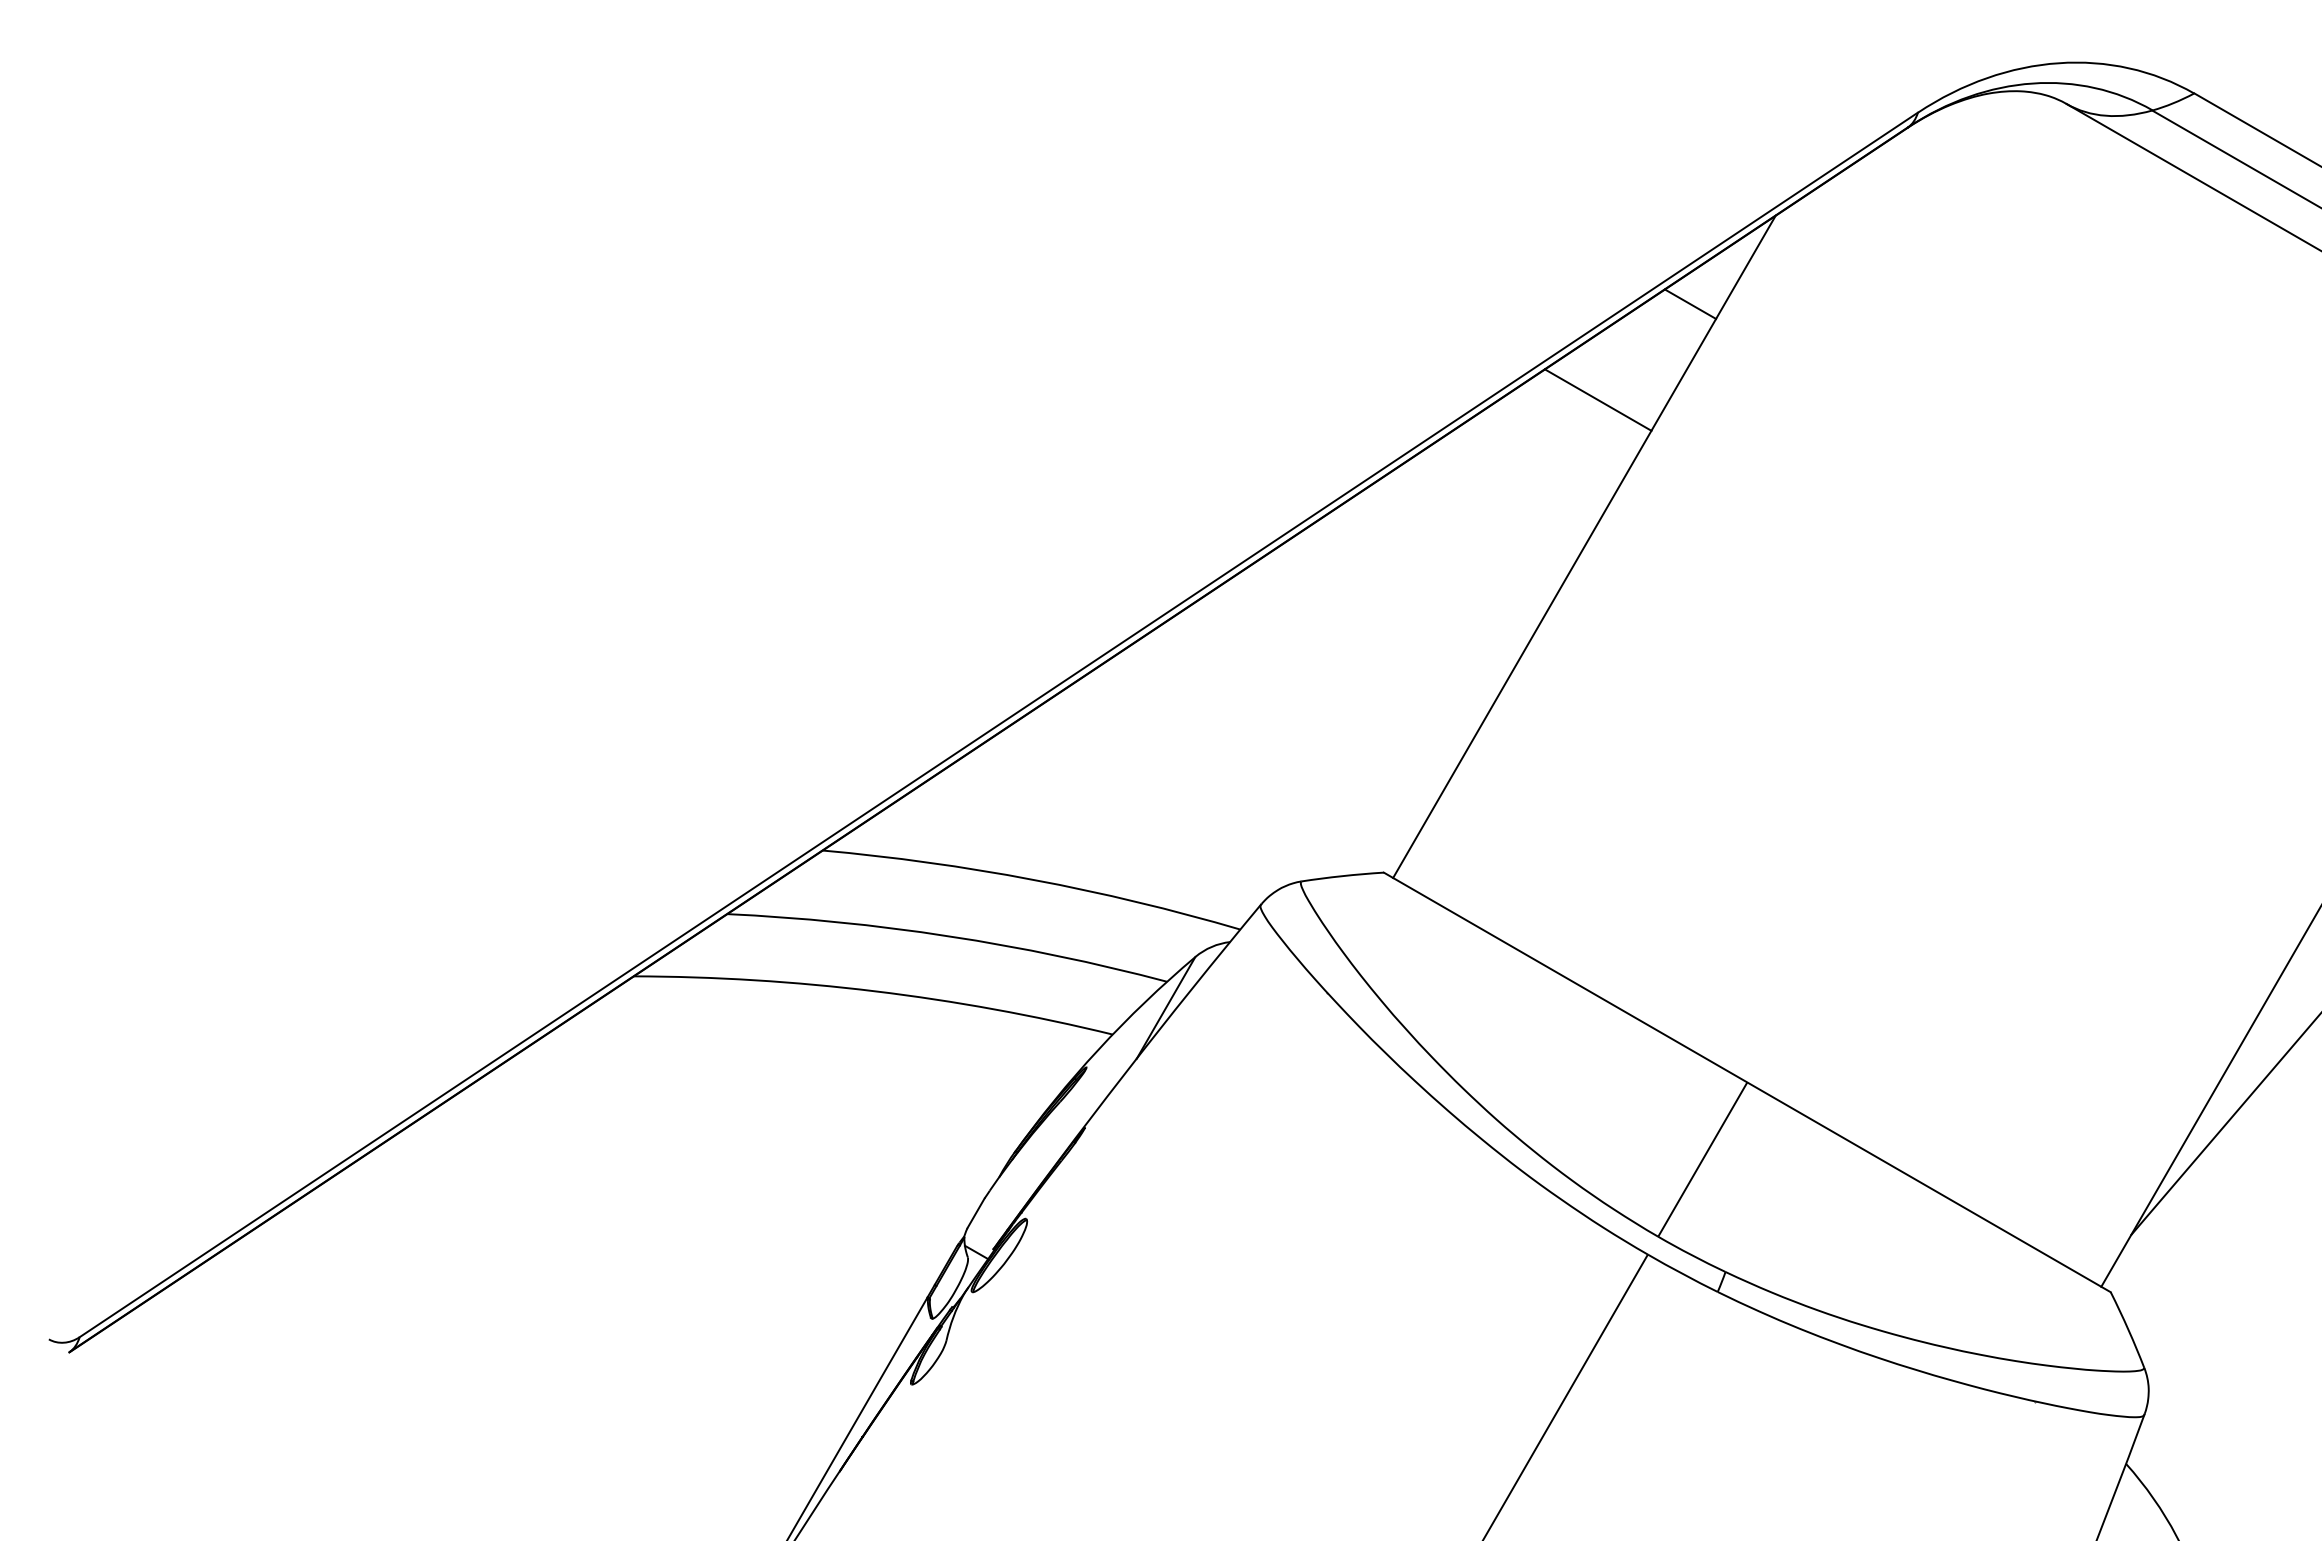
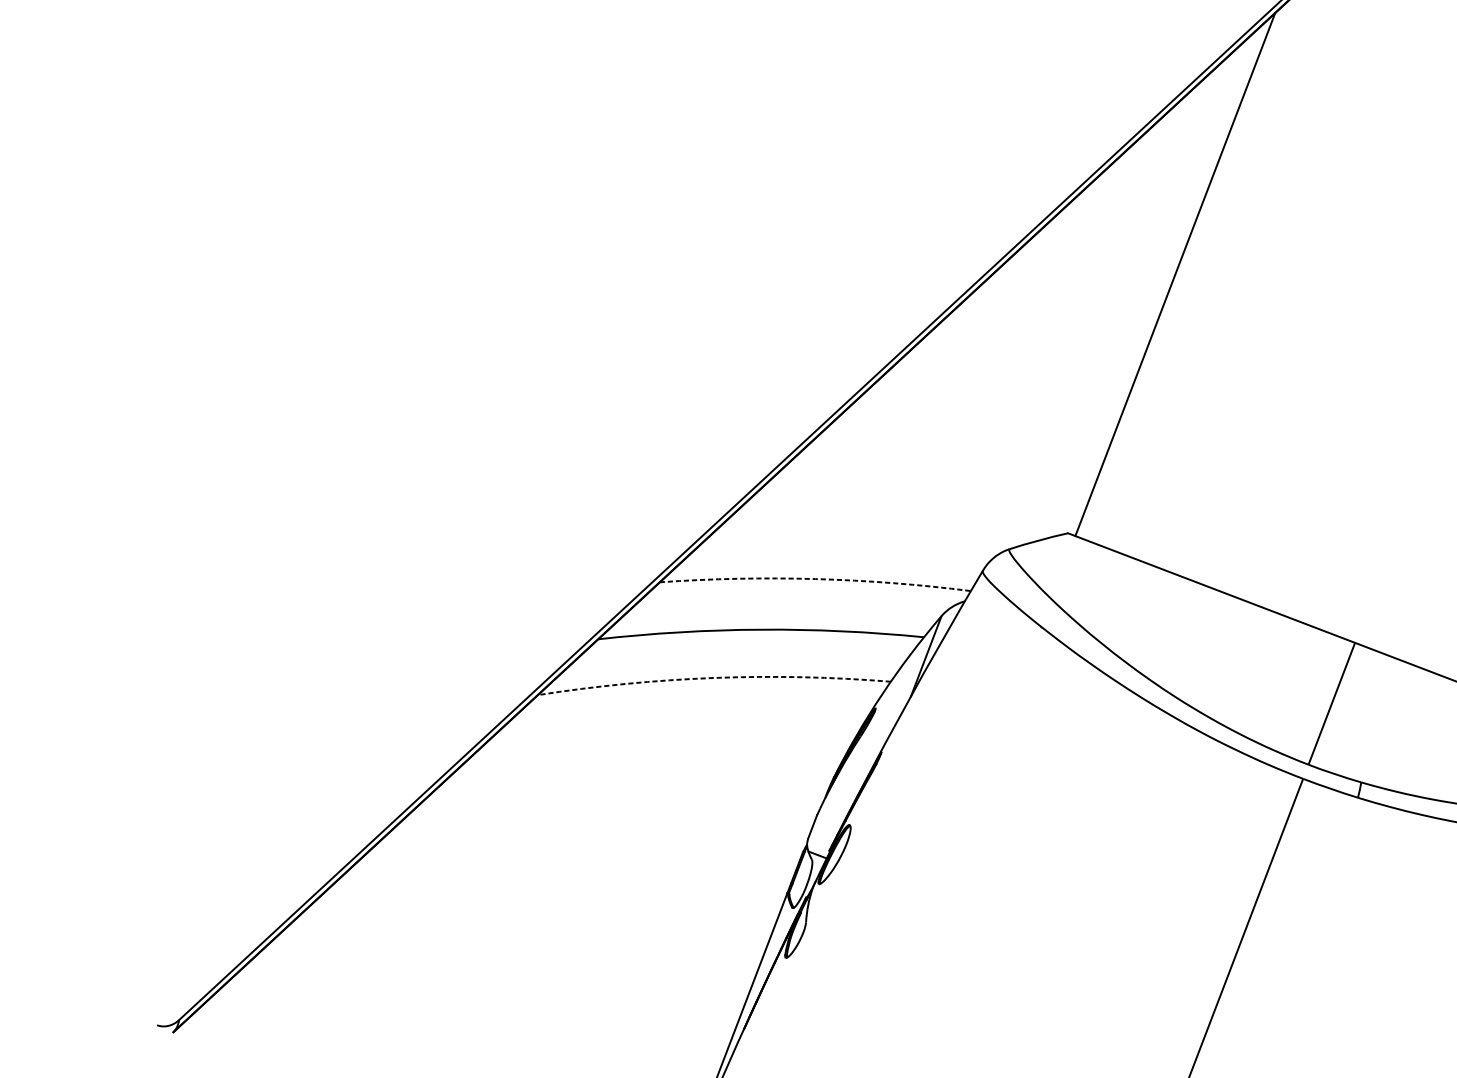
line: (1690, 303) -> (1223, 86), removed
line: (1597, 399) -> (1167, 166), removed
arc: (1033, 879) -> (815, 578), solid -> dashed
arc: (874, 991) -> (713, 678), solid -> dashed

